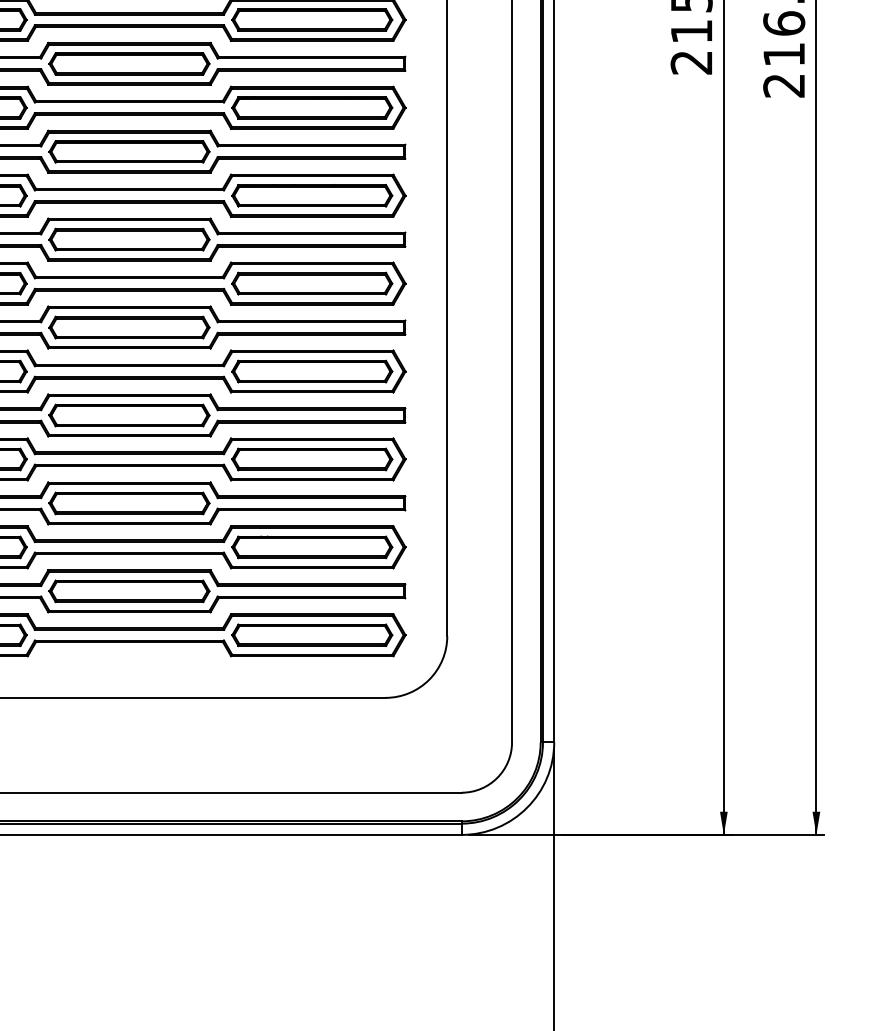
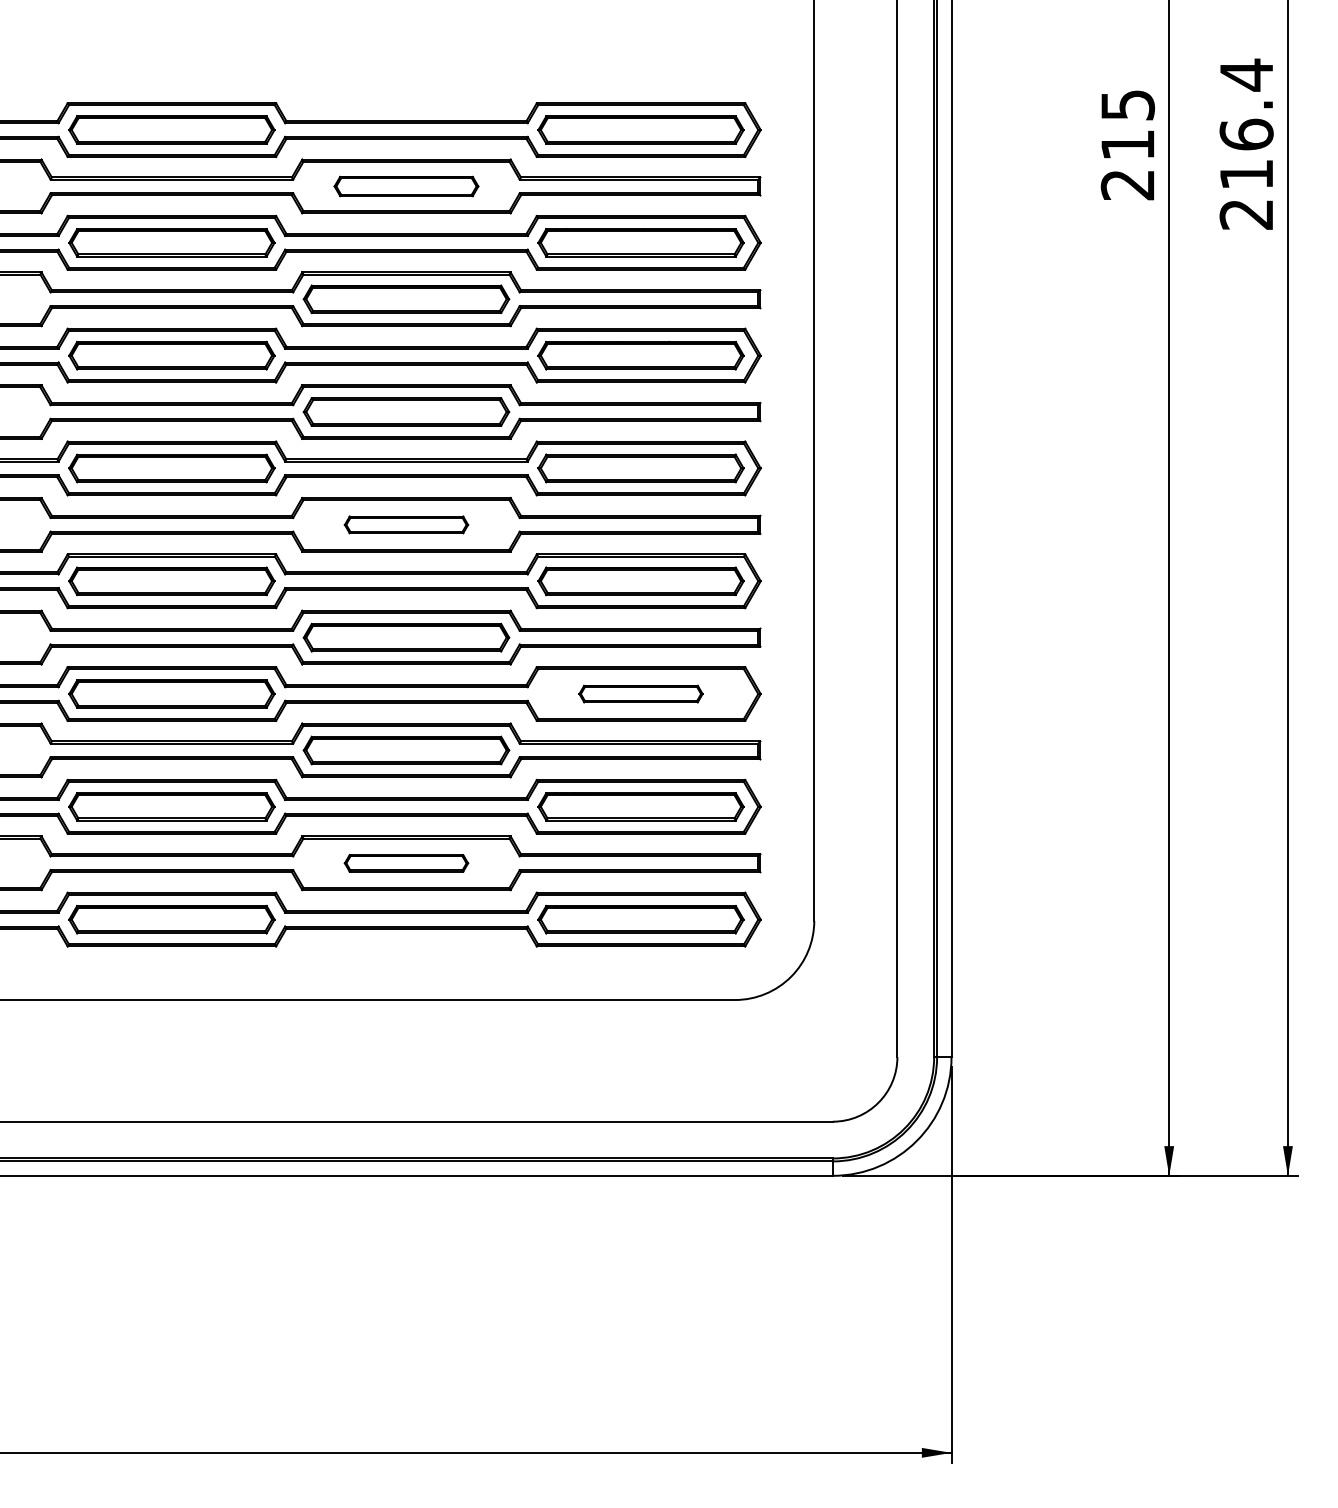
part: (129, 63) -> (406, 186), size x0.7
part: (129, 327) -> (406, 524), size x0.6
part: (311, 459) -> (640, 693), size x0.6
part: (129, 591) -> (406, 863), size x0.6

